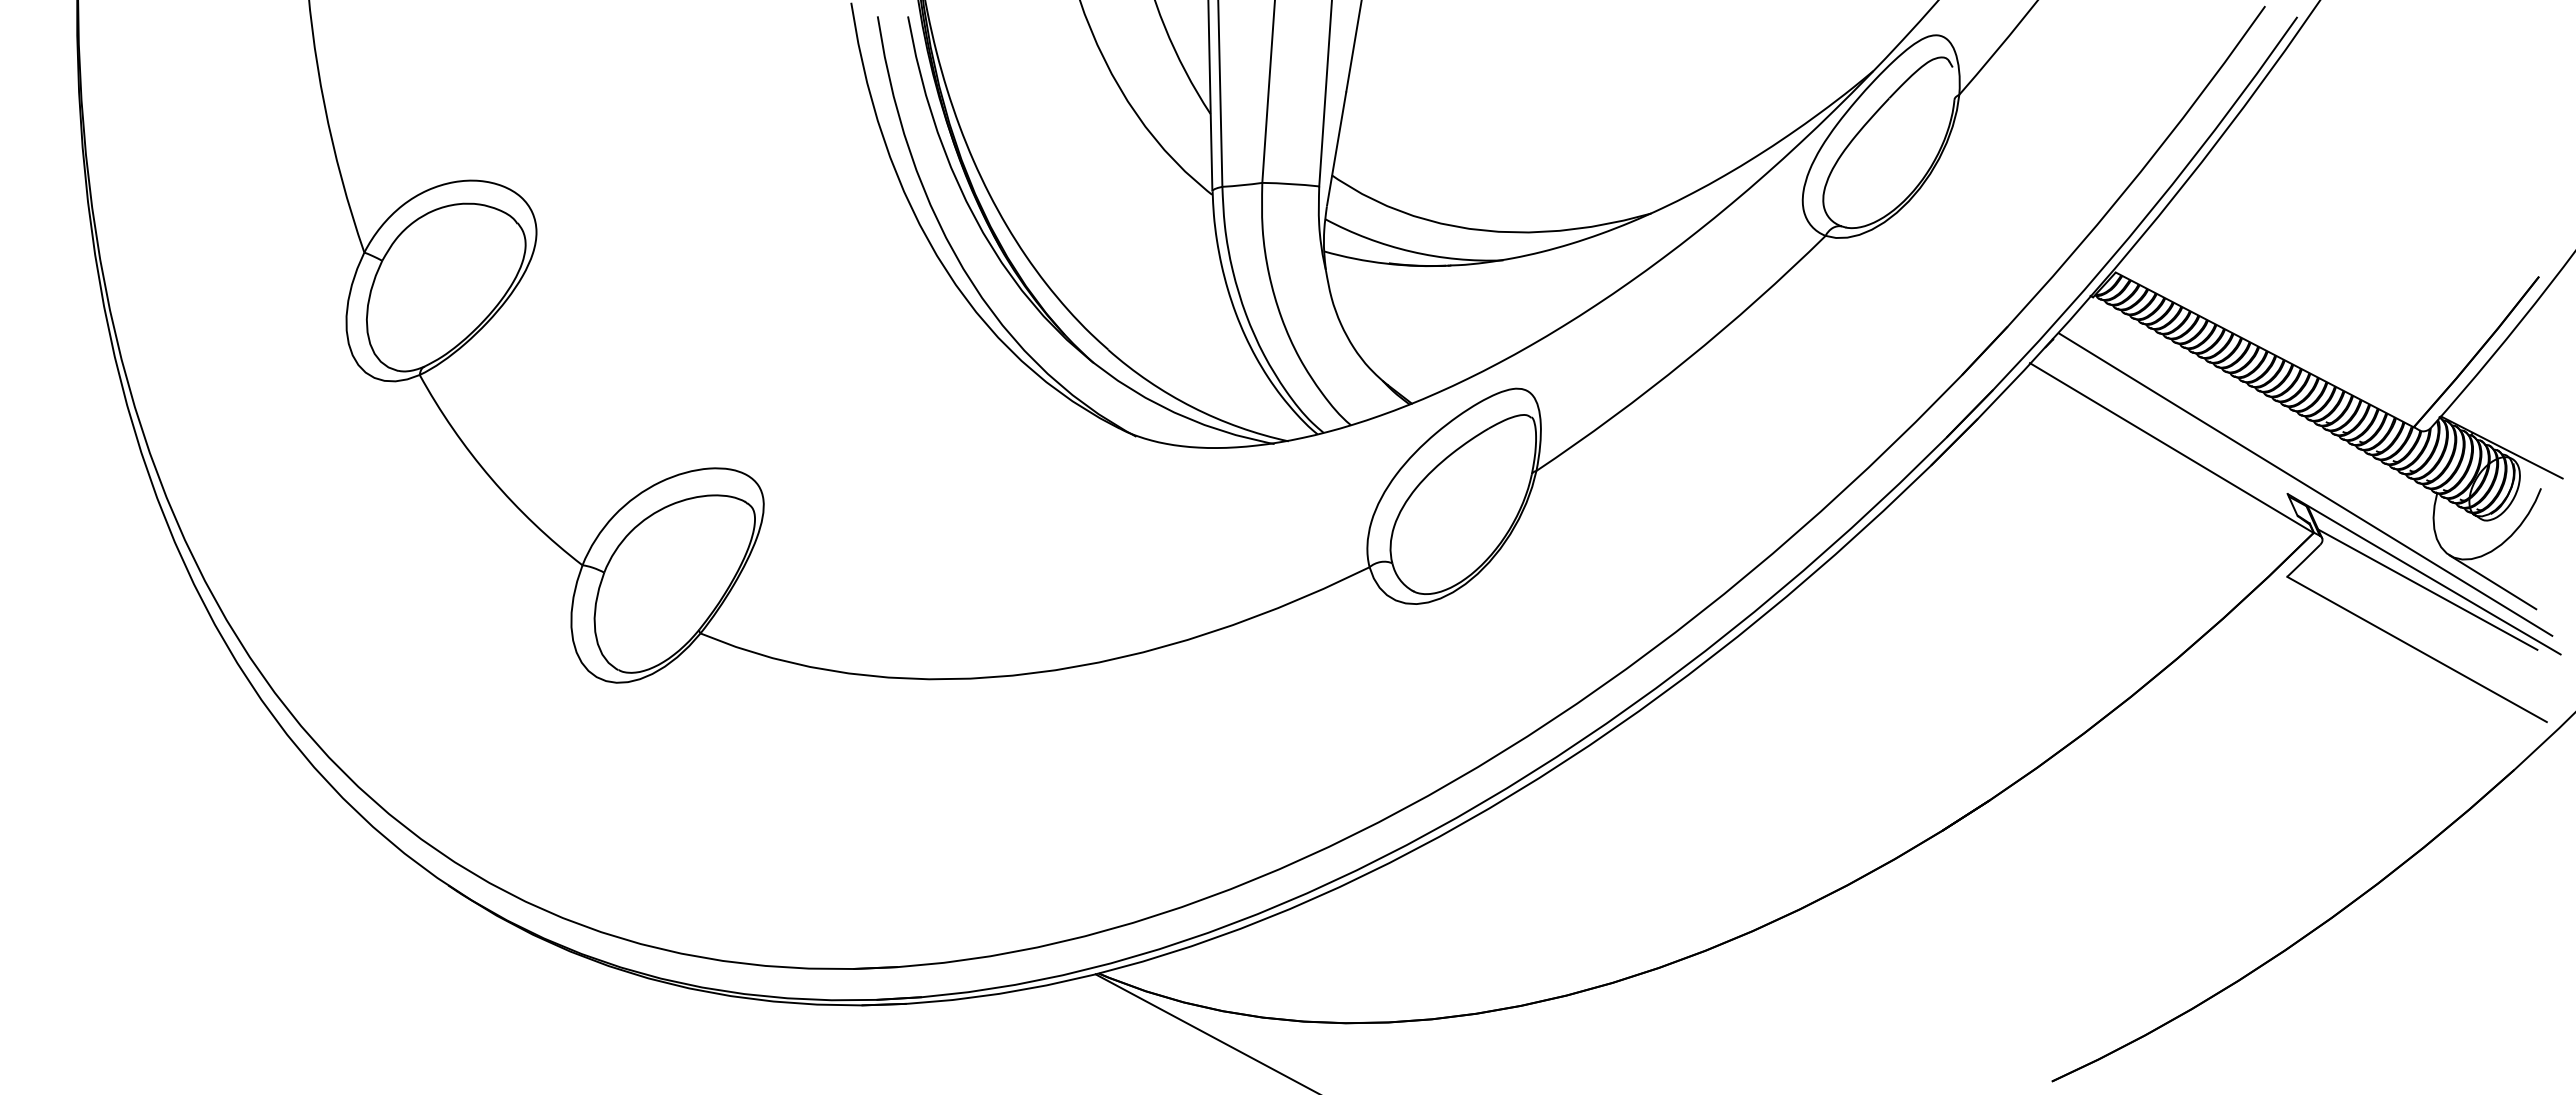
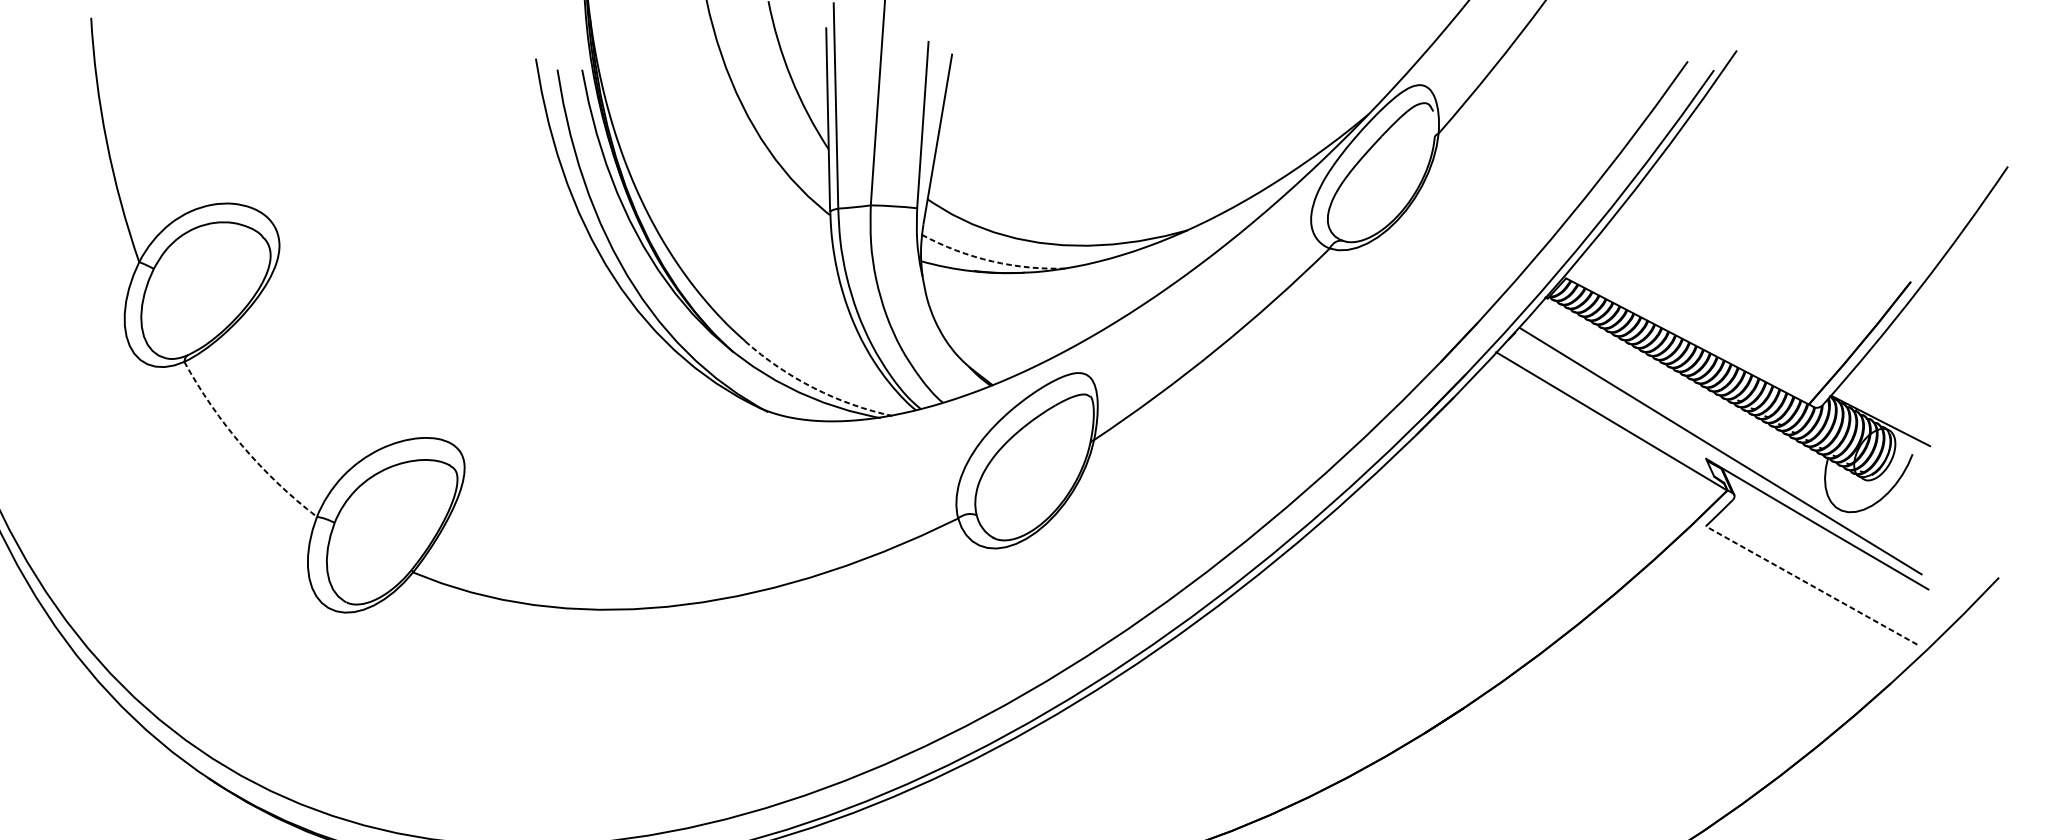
arc: (1411, 251) -> (992, 261), solid -> dashed
arc: (1192, 407) -> (813, 388), solid -> dashed
arc: (491, 478) -> (242, 446), solid -> dashed
line: (2492, 582) -> (1873, 530), removed
line: (2427, 589) -> (1820, 536), removed
line: (2417, 649) -> (1811, 585), solid -> dashed

